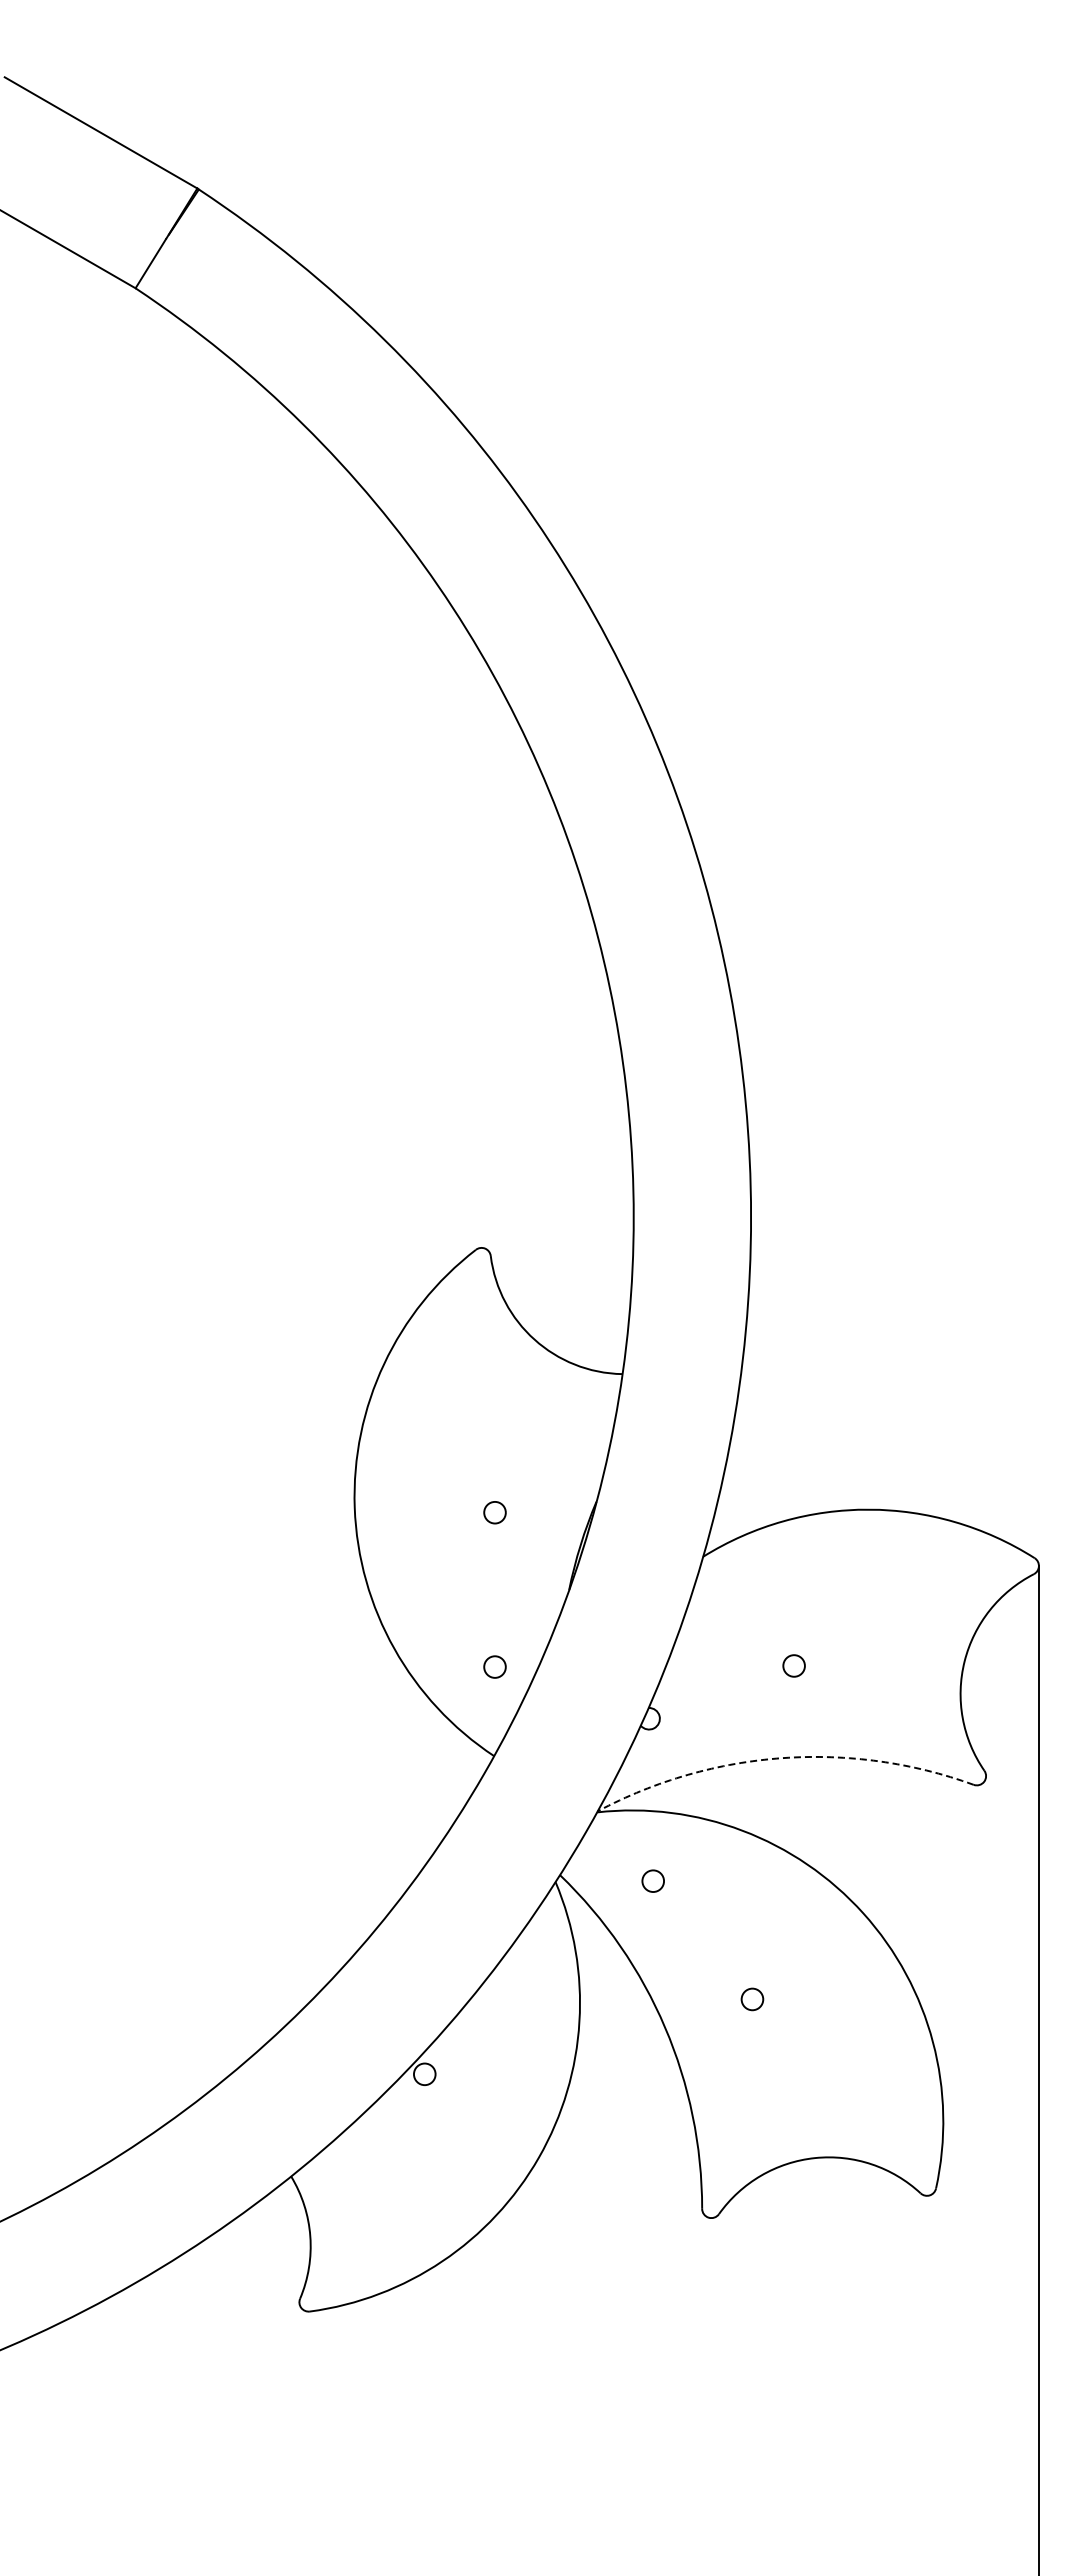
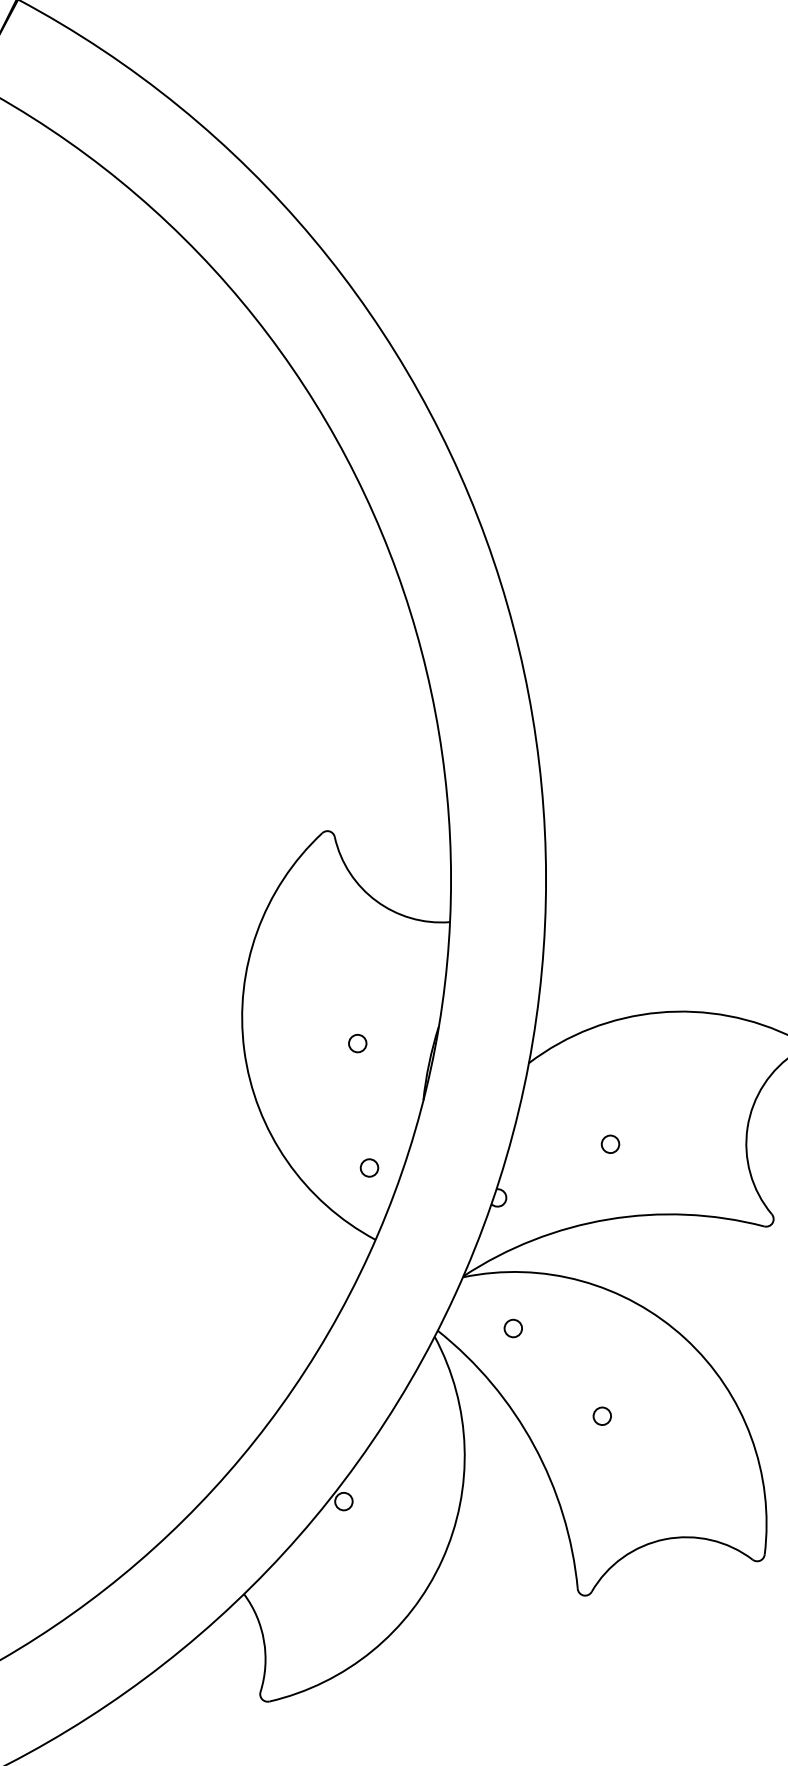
arc: (782, 1758) -> (608, 1219), dashed -> solid

